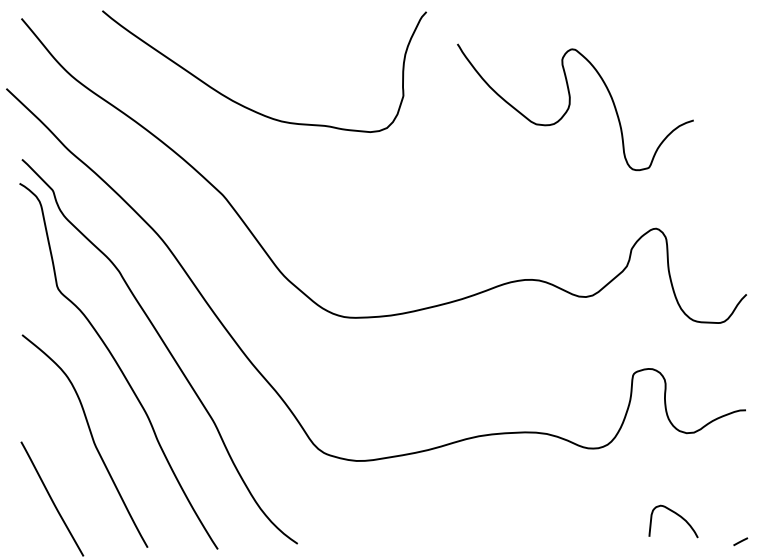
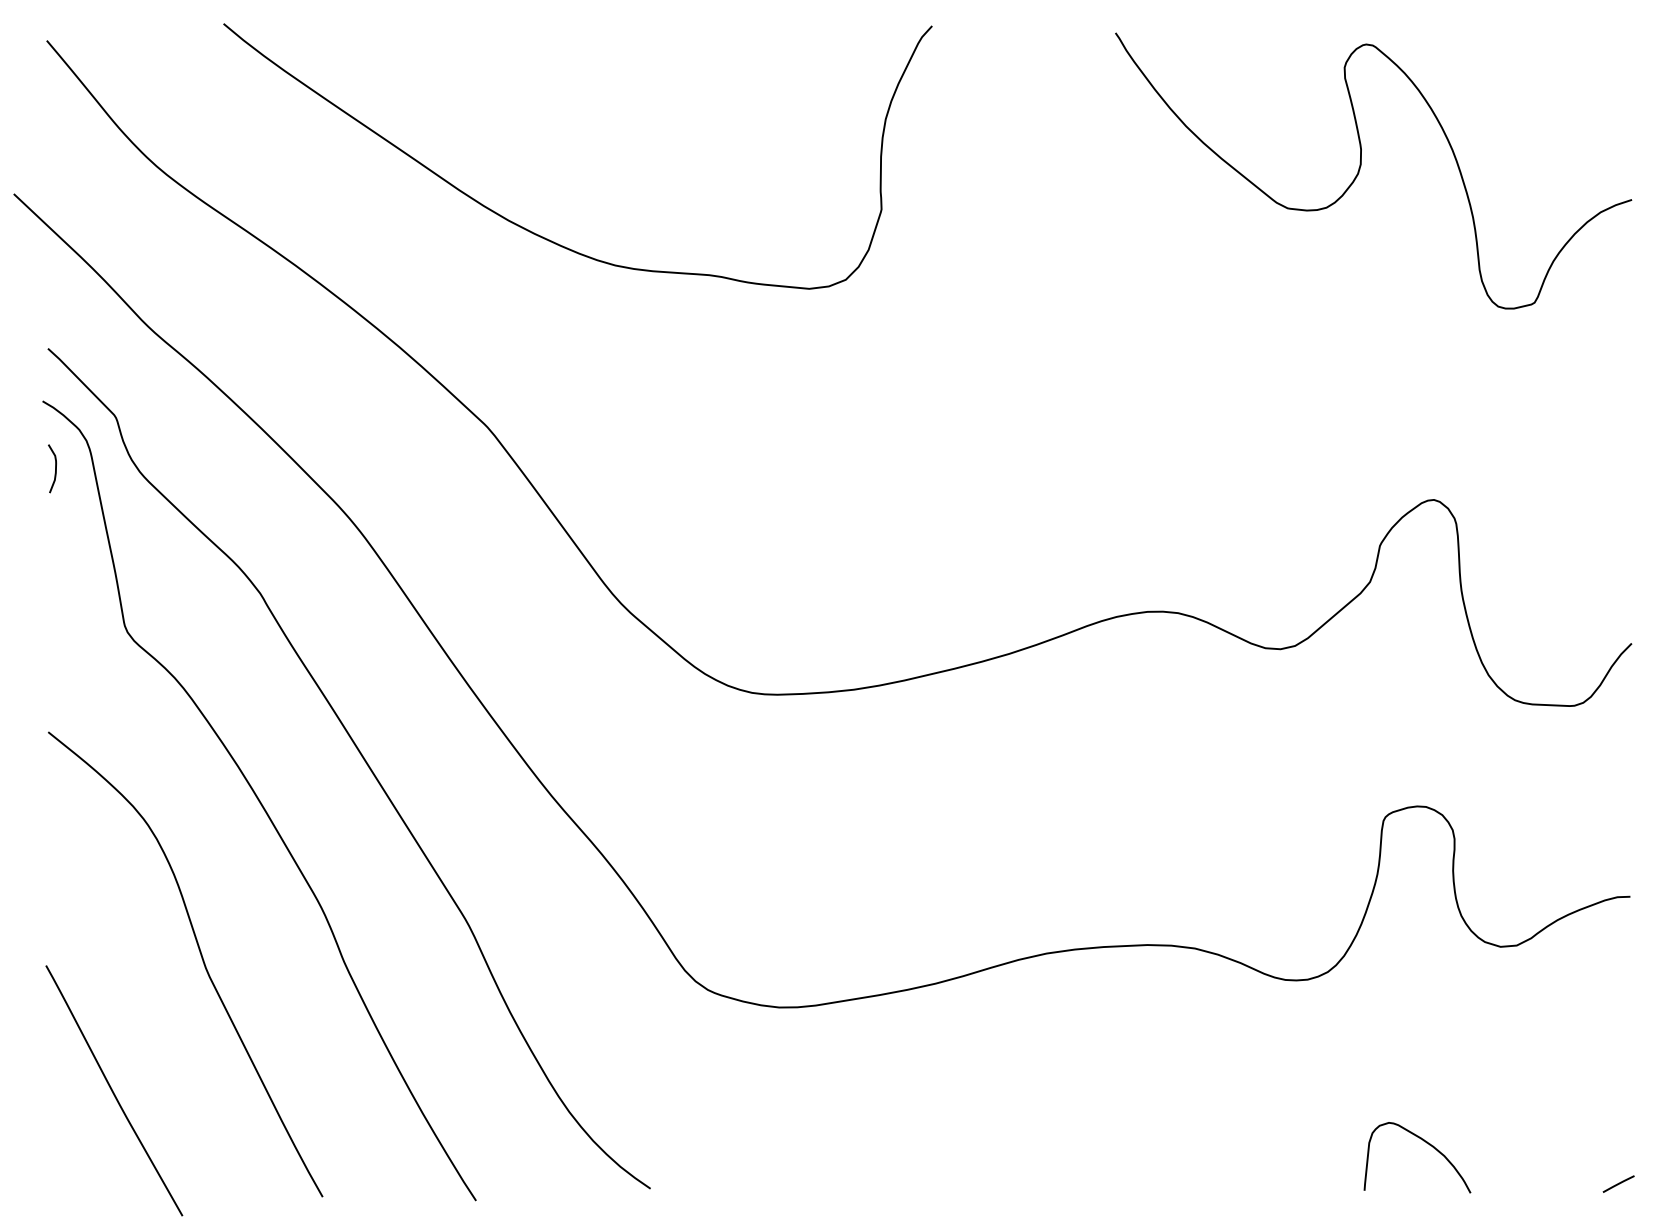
curve: (570, 105) -> (1362, 167), moved
curve: (24, 214) -> (53, 468), added
curve: (678, 516) -> (1428, 1146), moved

